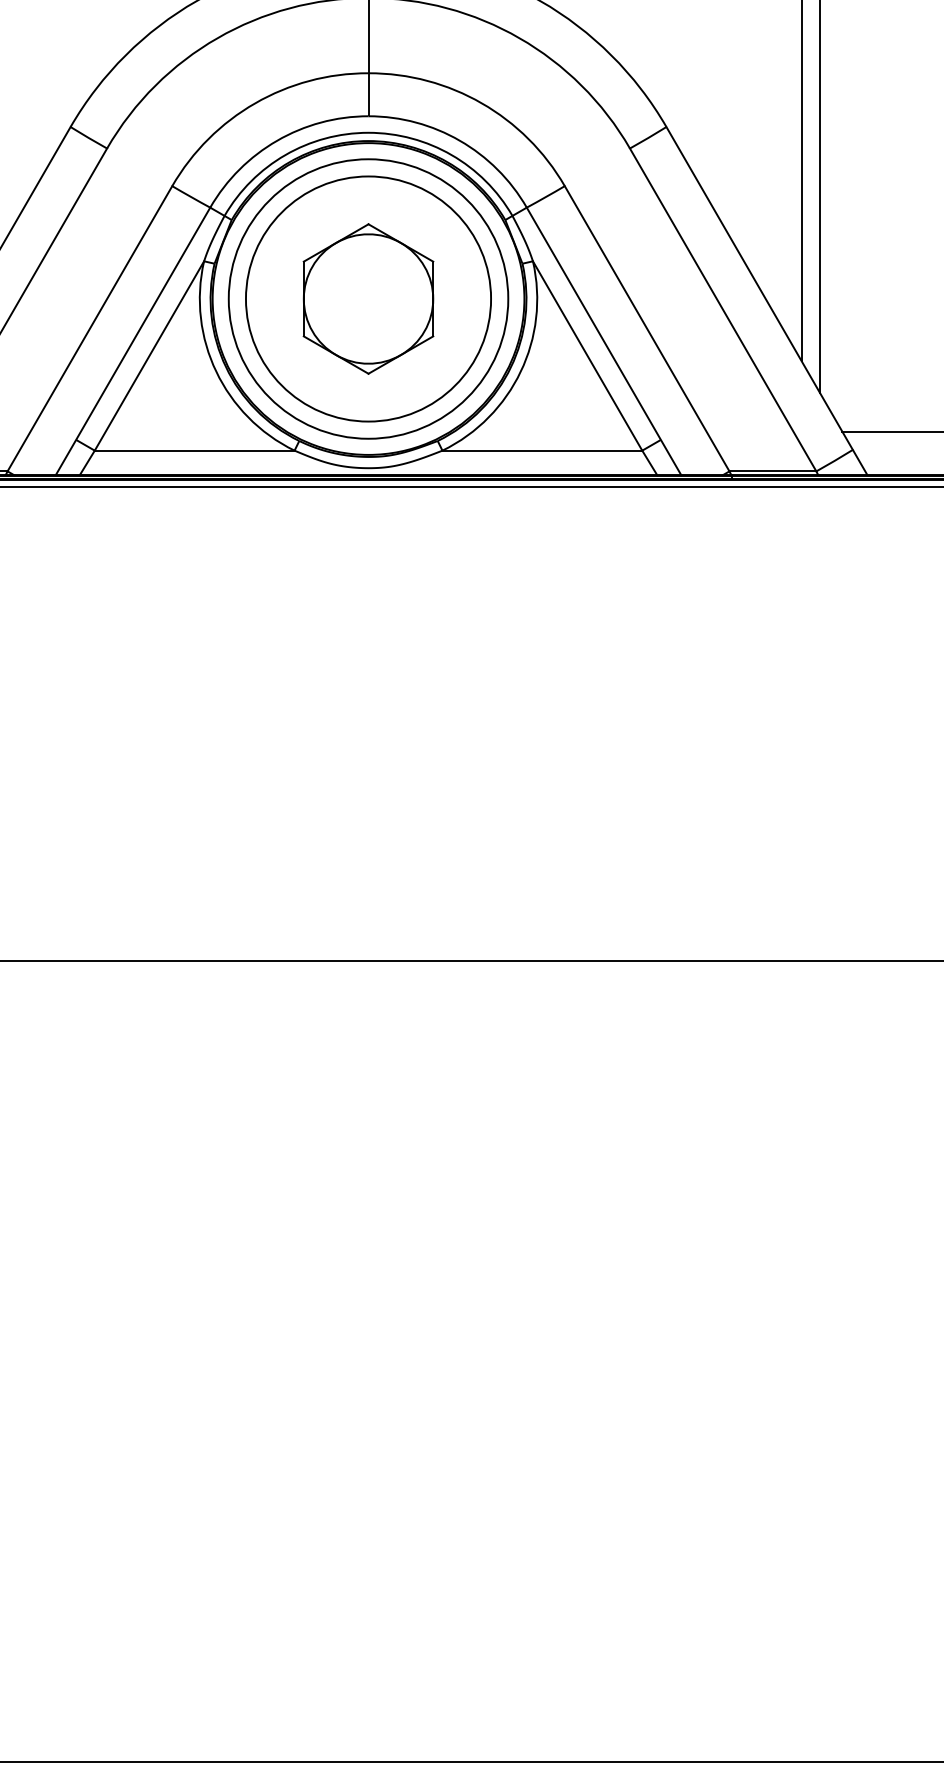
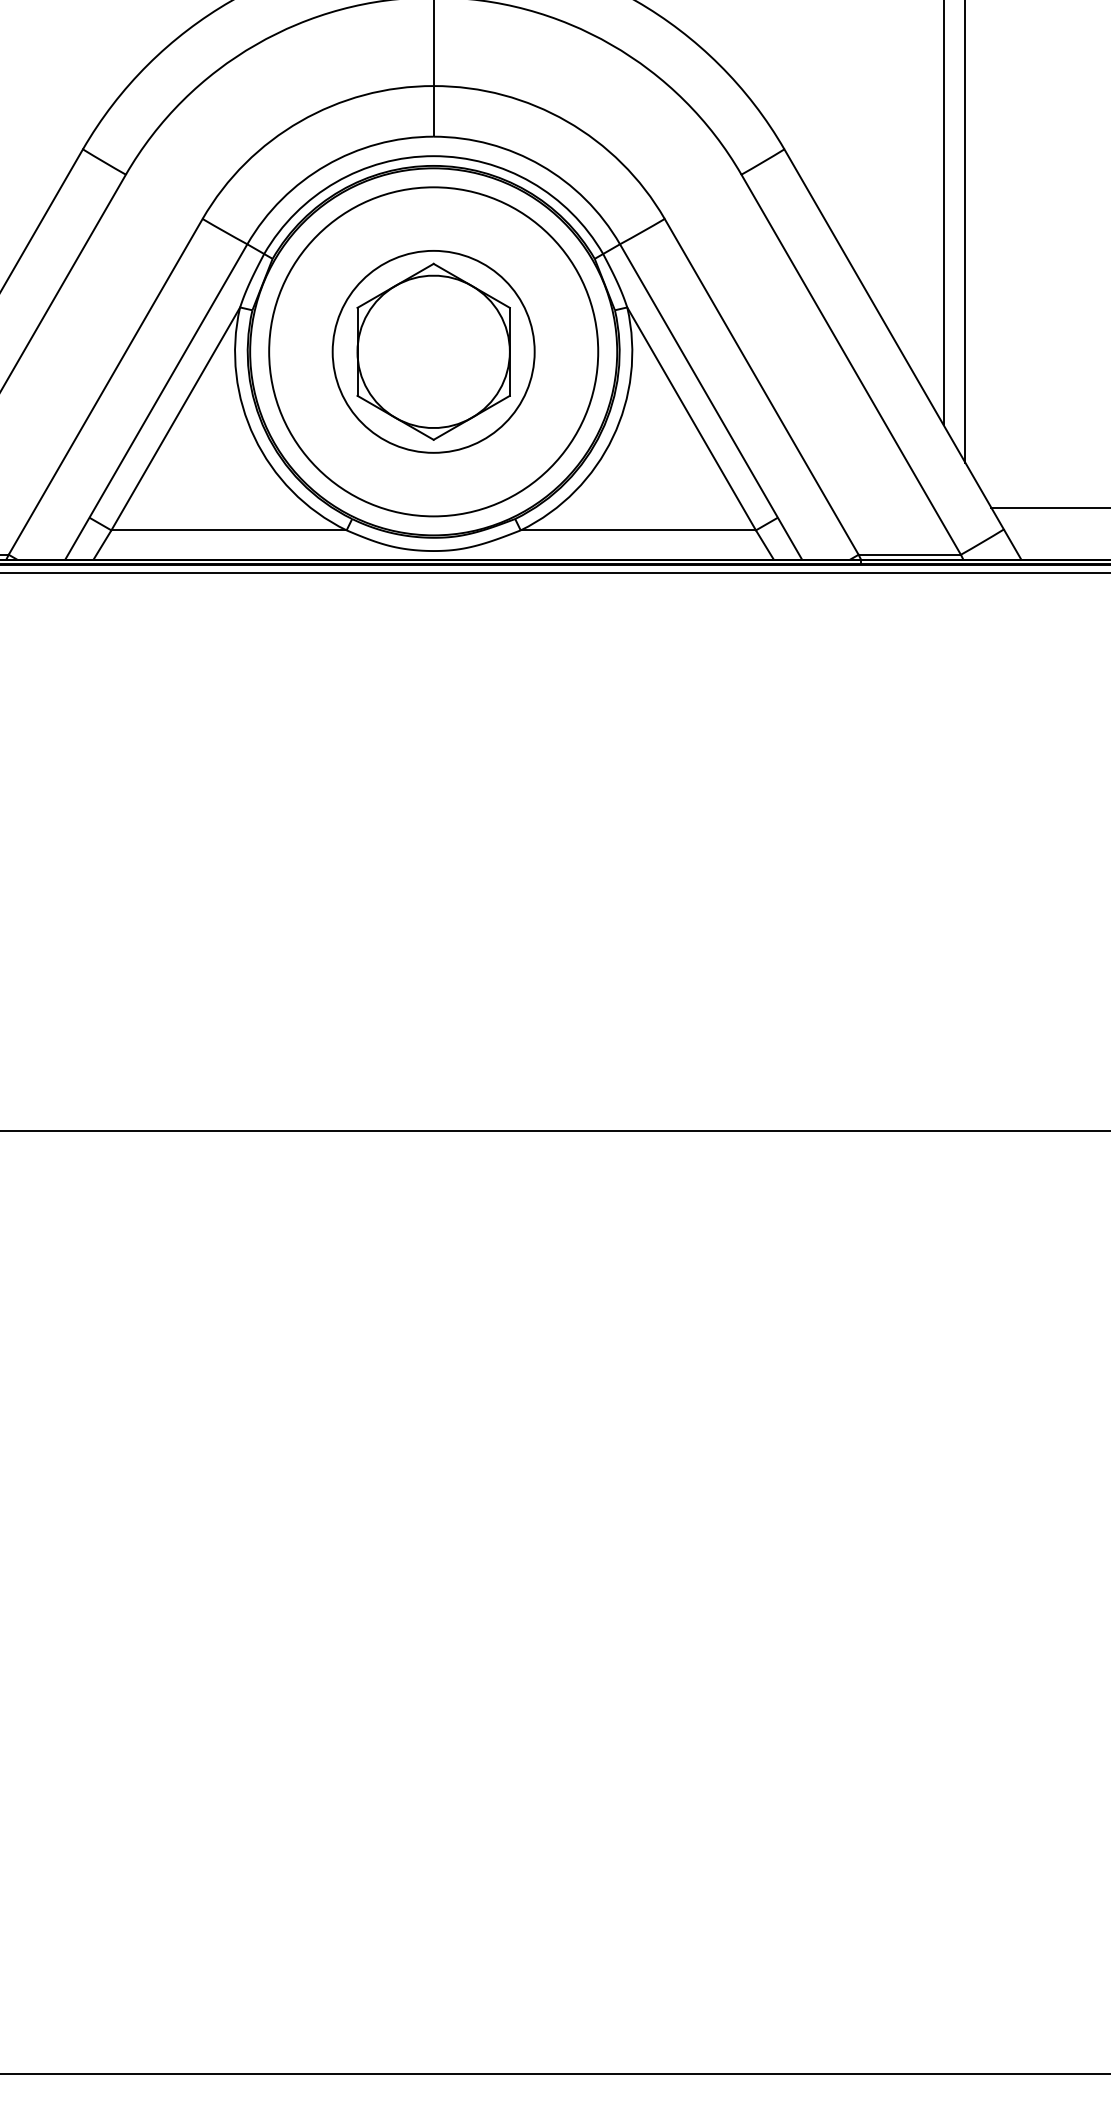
circle: (368, 298) -> (433, 351), size x0.7

